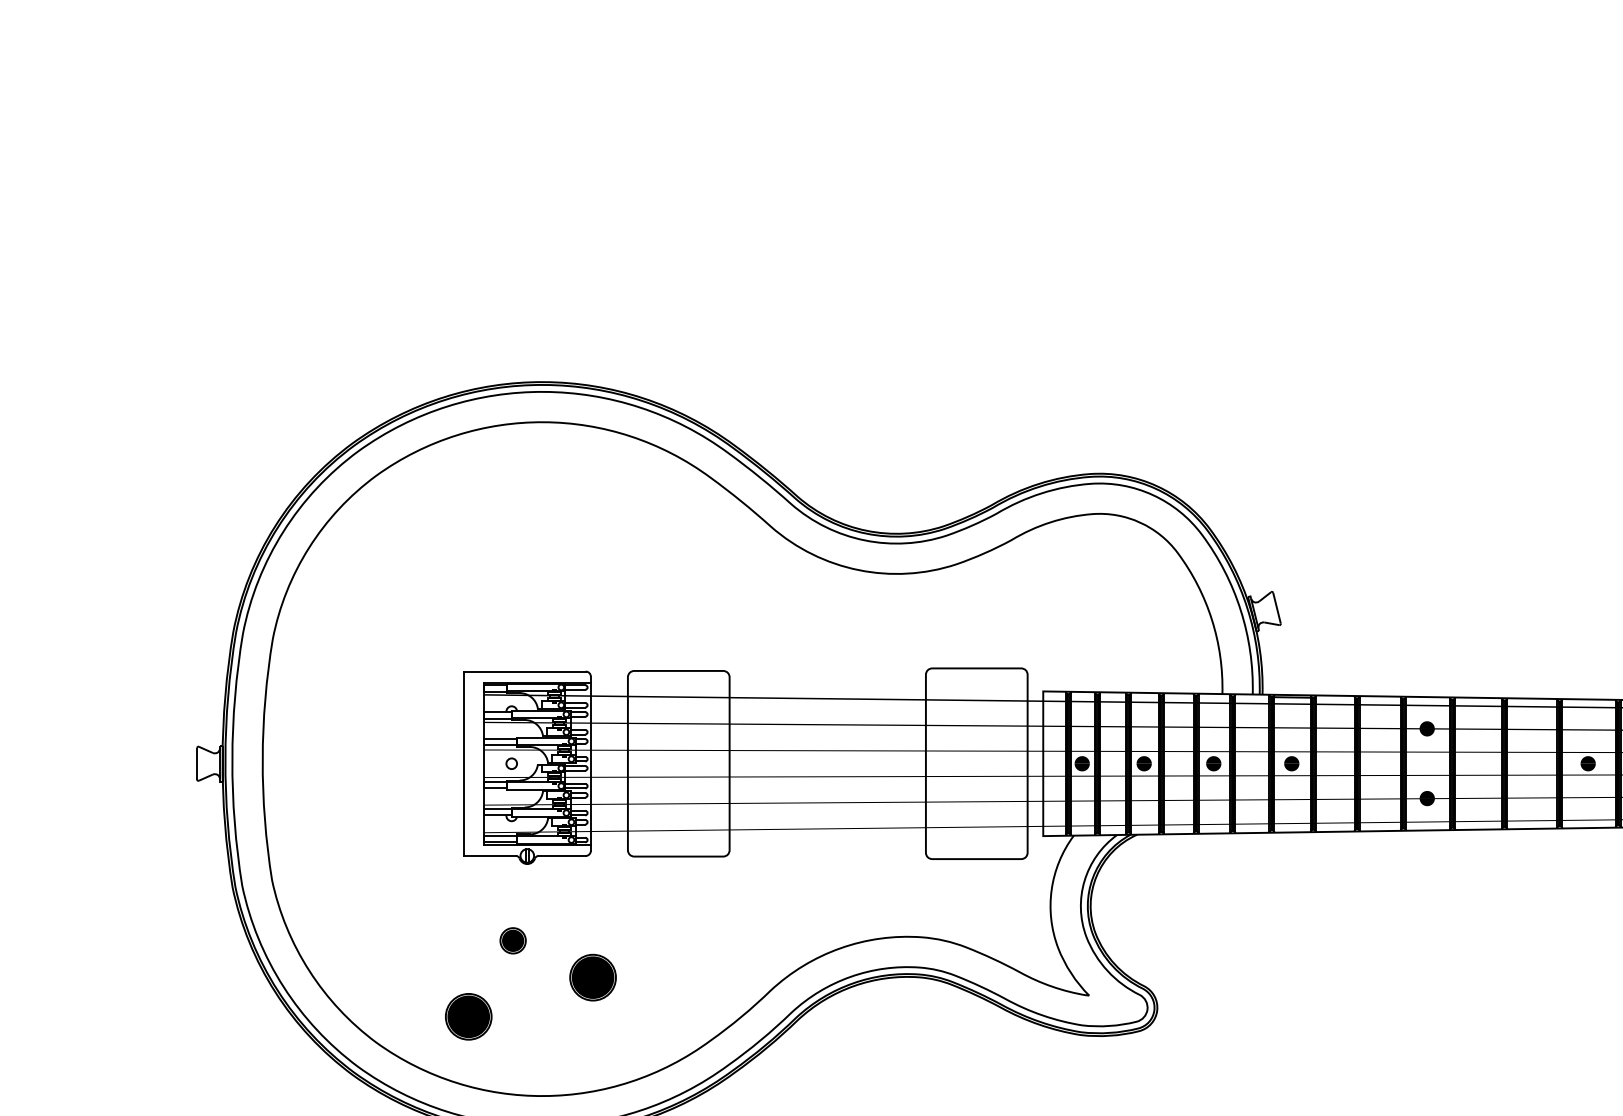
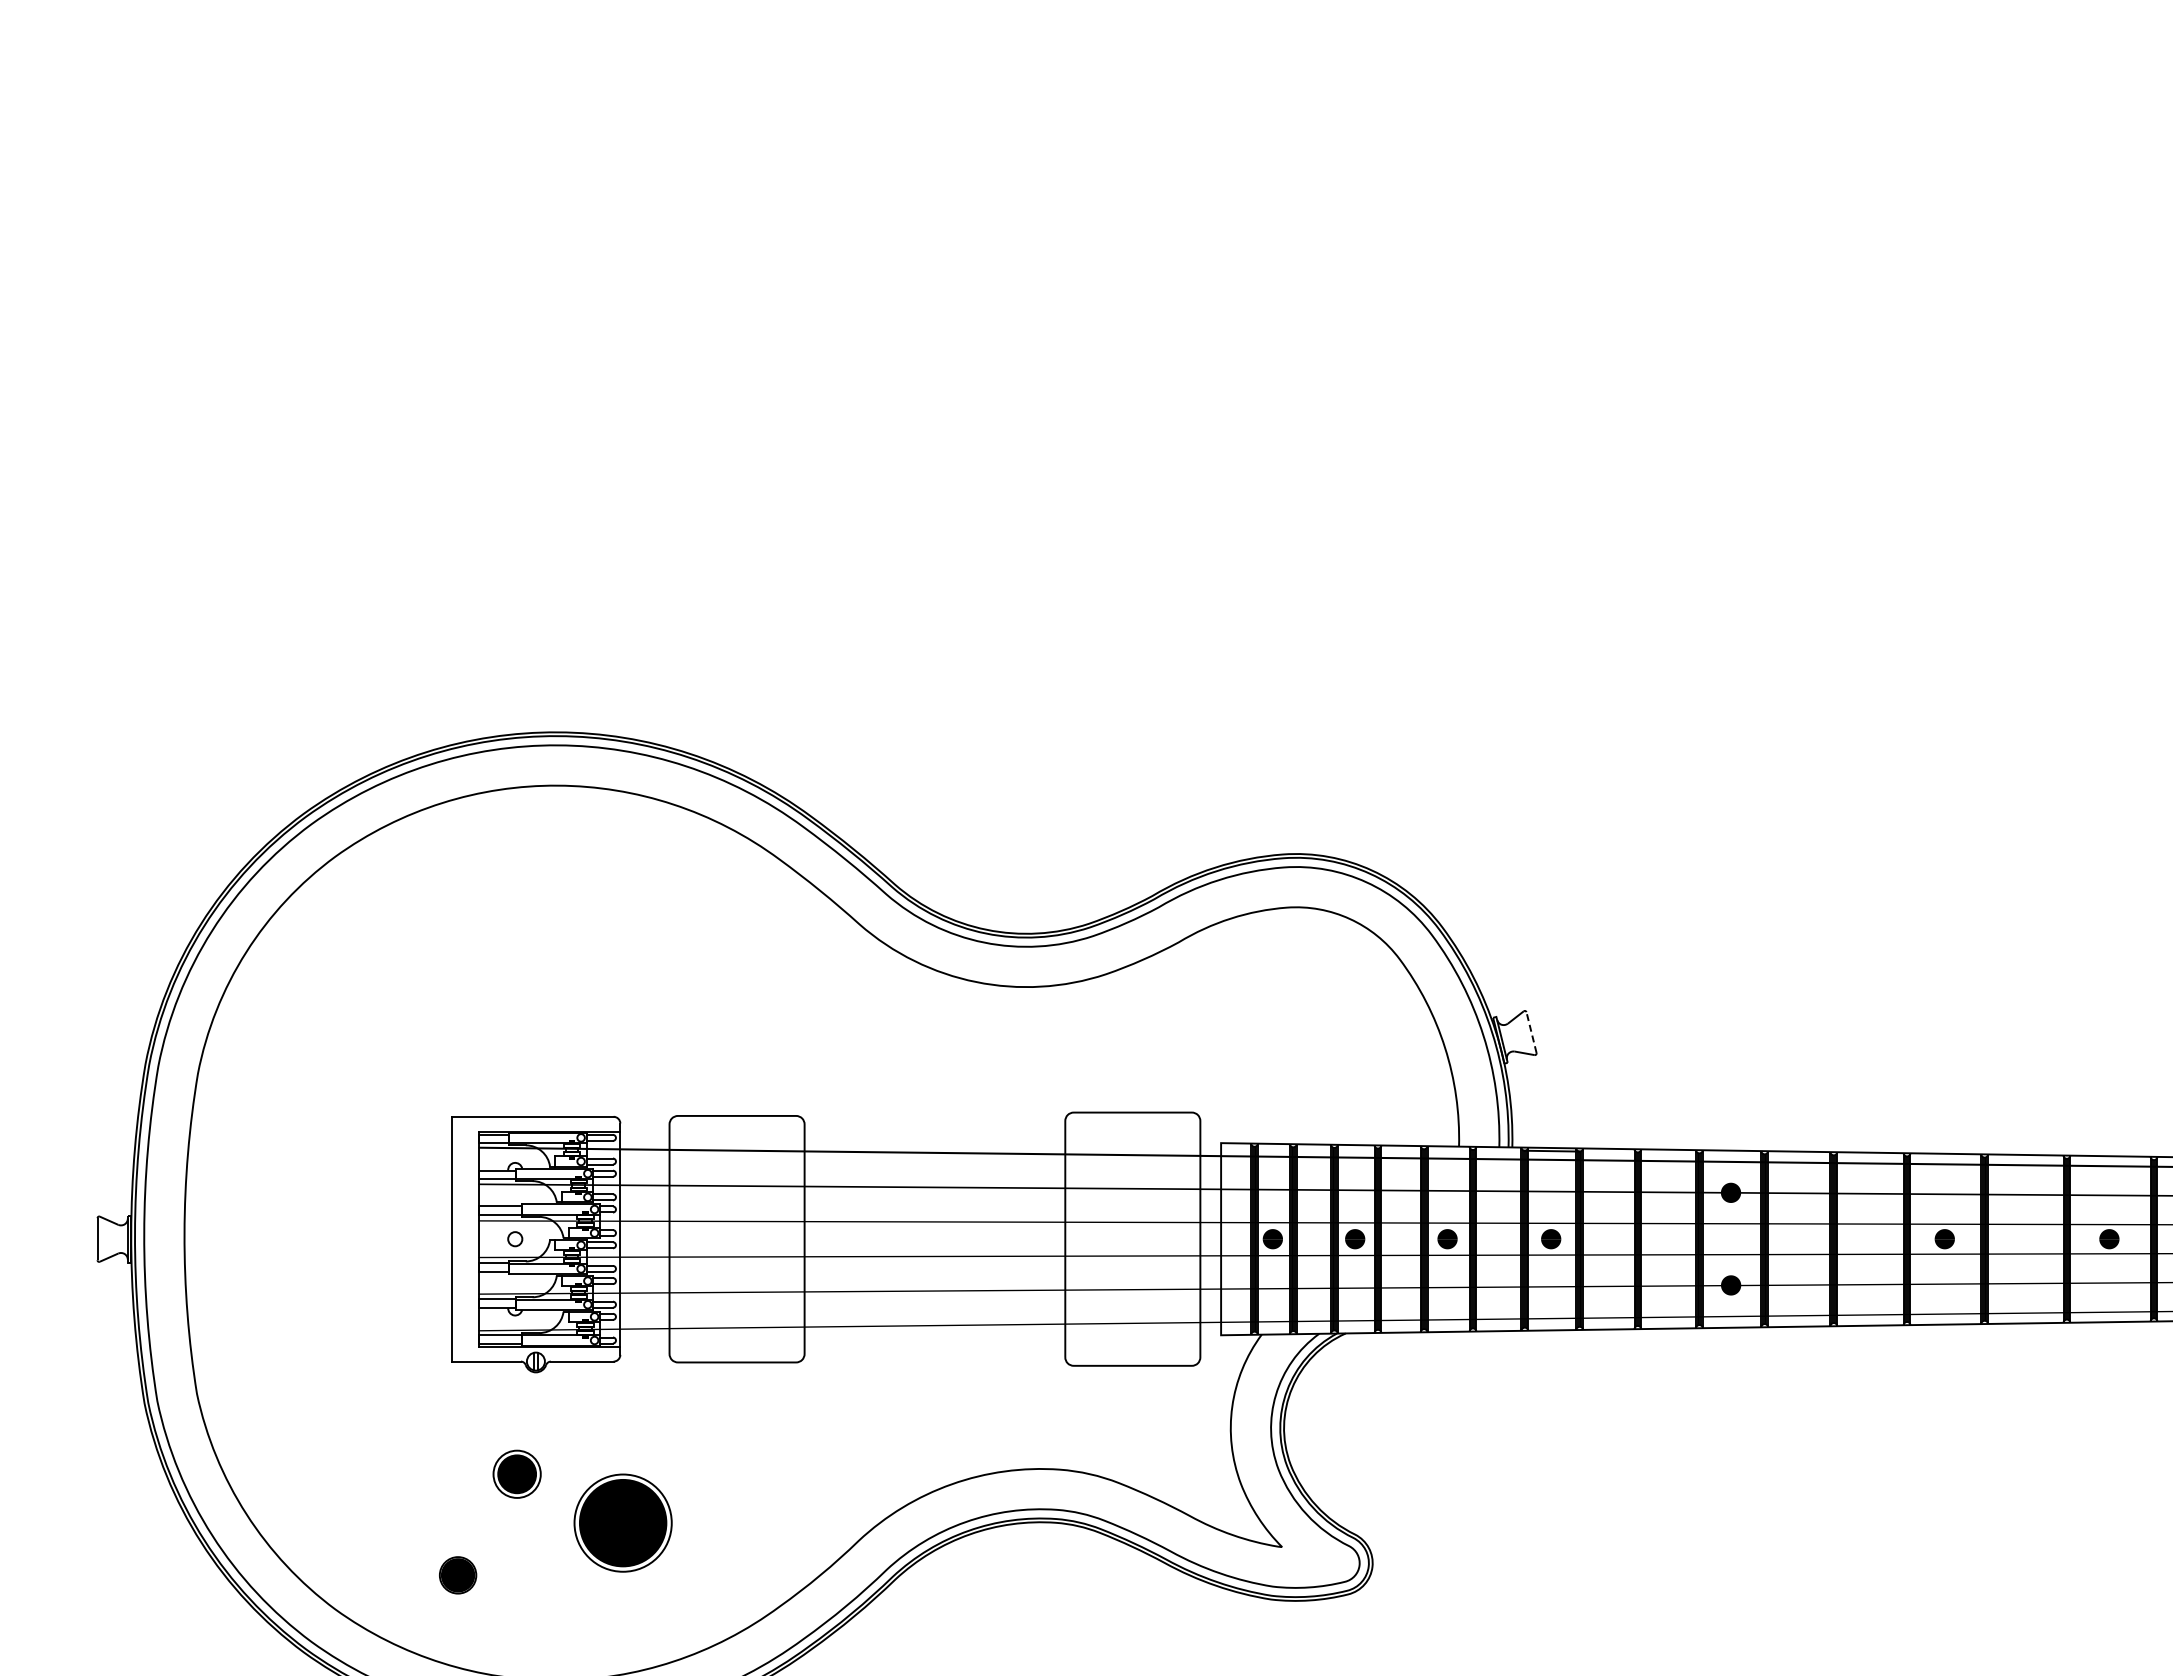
line: (1276, 608) -> (1531, 1032), solid -> dashed
part: (512, 940) -> (516, 1474), size x1.4
part: (593, 977) -> (623, 1523), size x1.6
part: (468, 1016) -> (457, 1575), size x0.6

